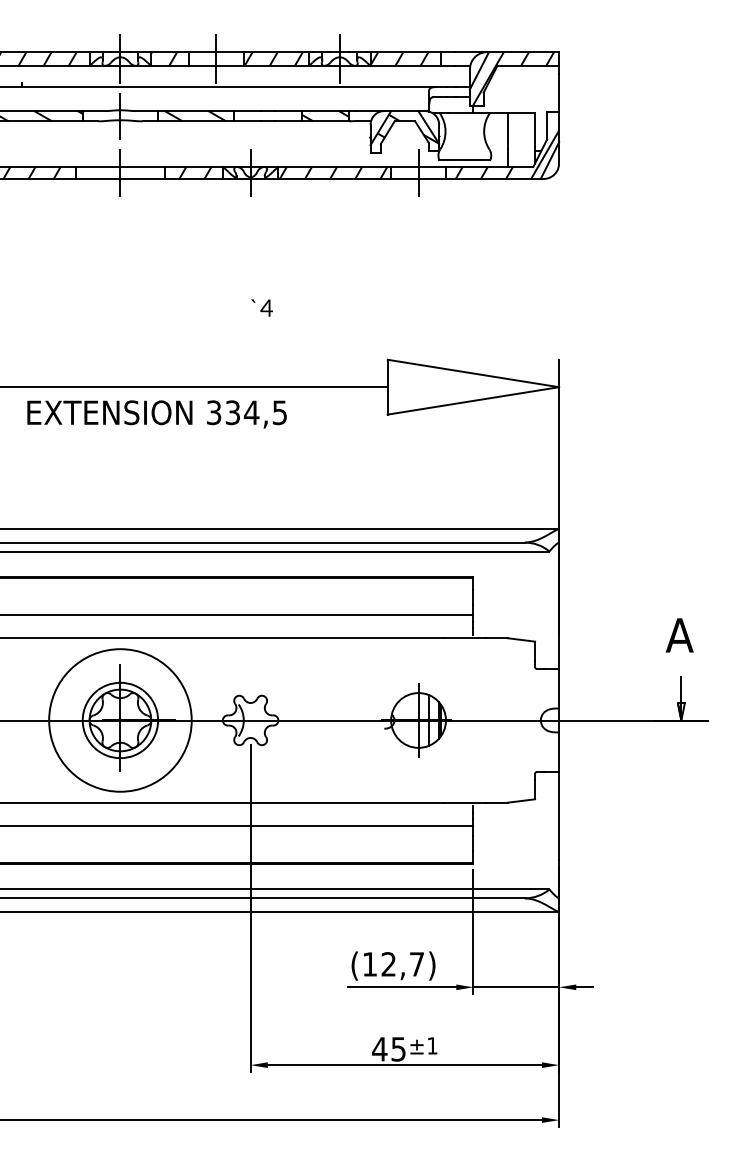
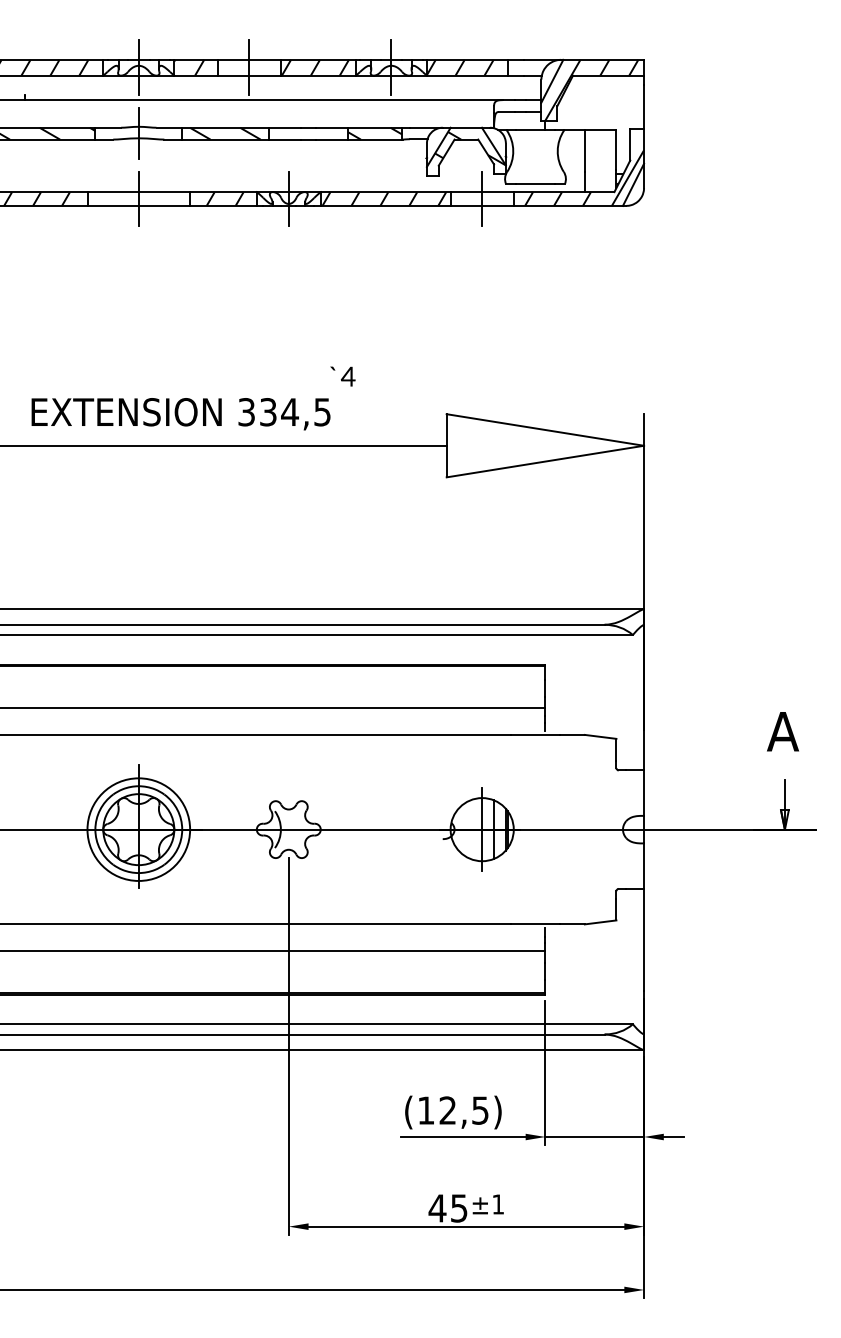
text: (261, 307) -> (342, 376), moved
text: (156, 414) -> (180, 414), moved
circle: (120, 720) -> (138, 829), size x0.62
text: (417, 964) -> (480, 1110), (12,7) -> (12,5)

